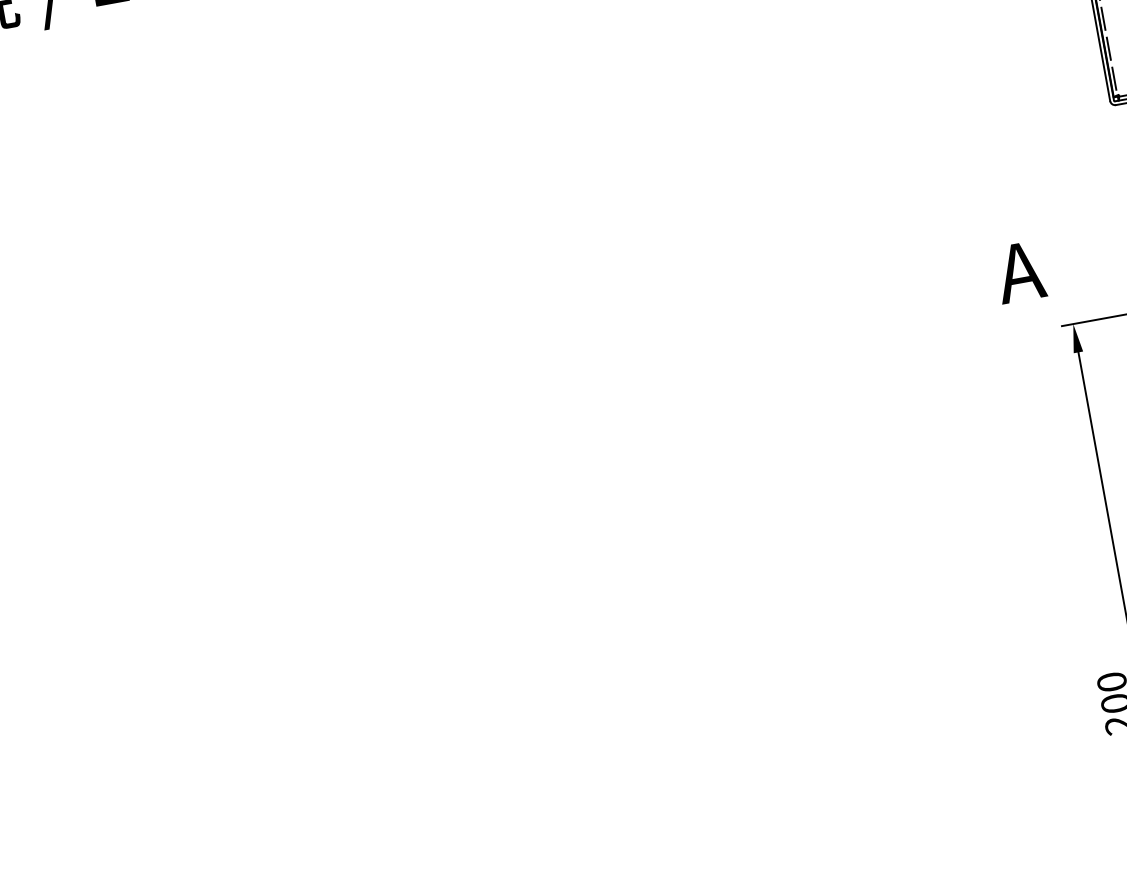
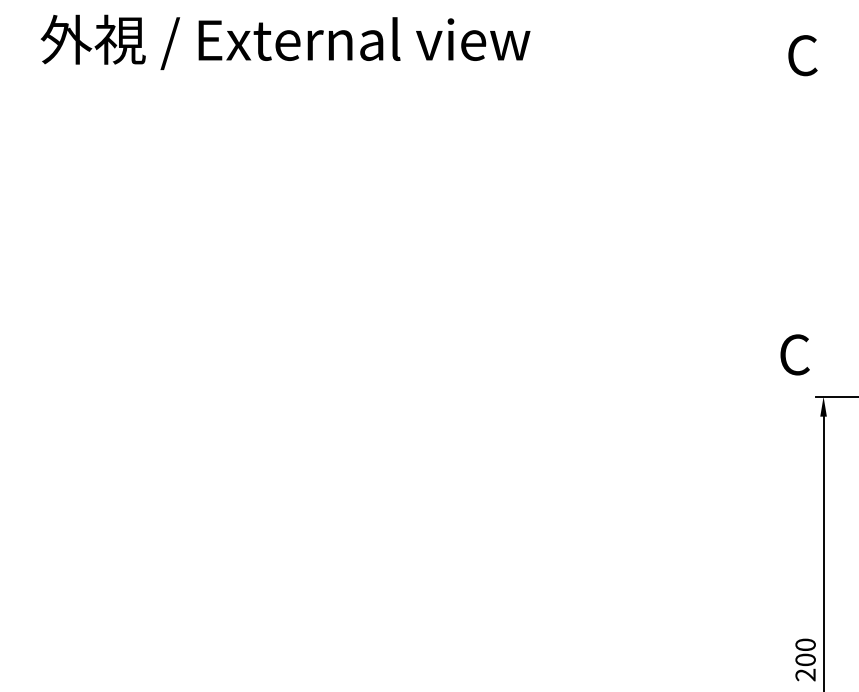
text: (1019, 271) -> (793, 354), A -> C

